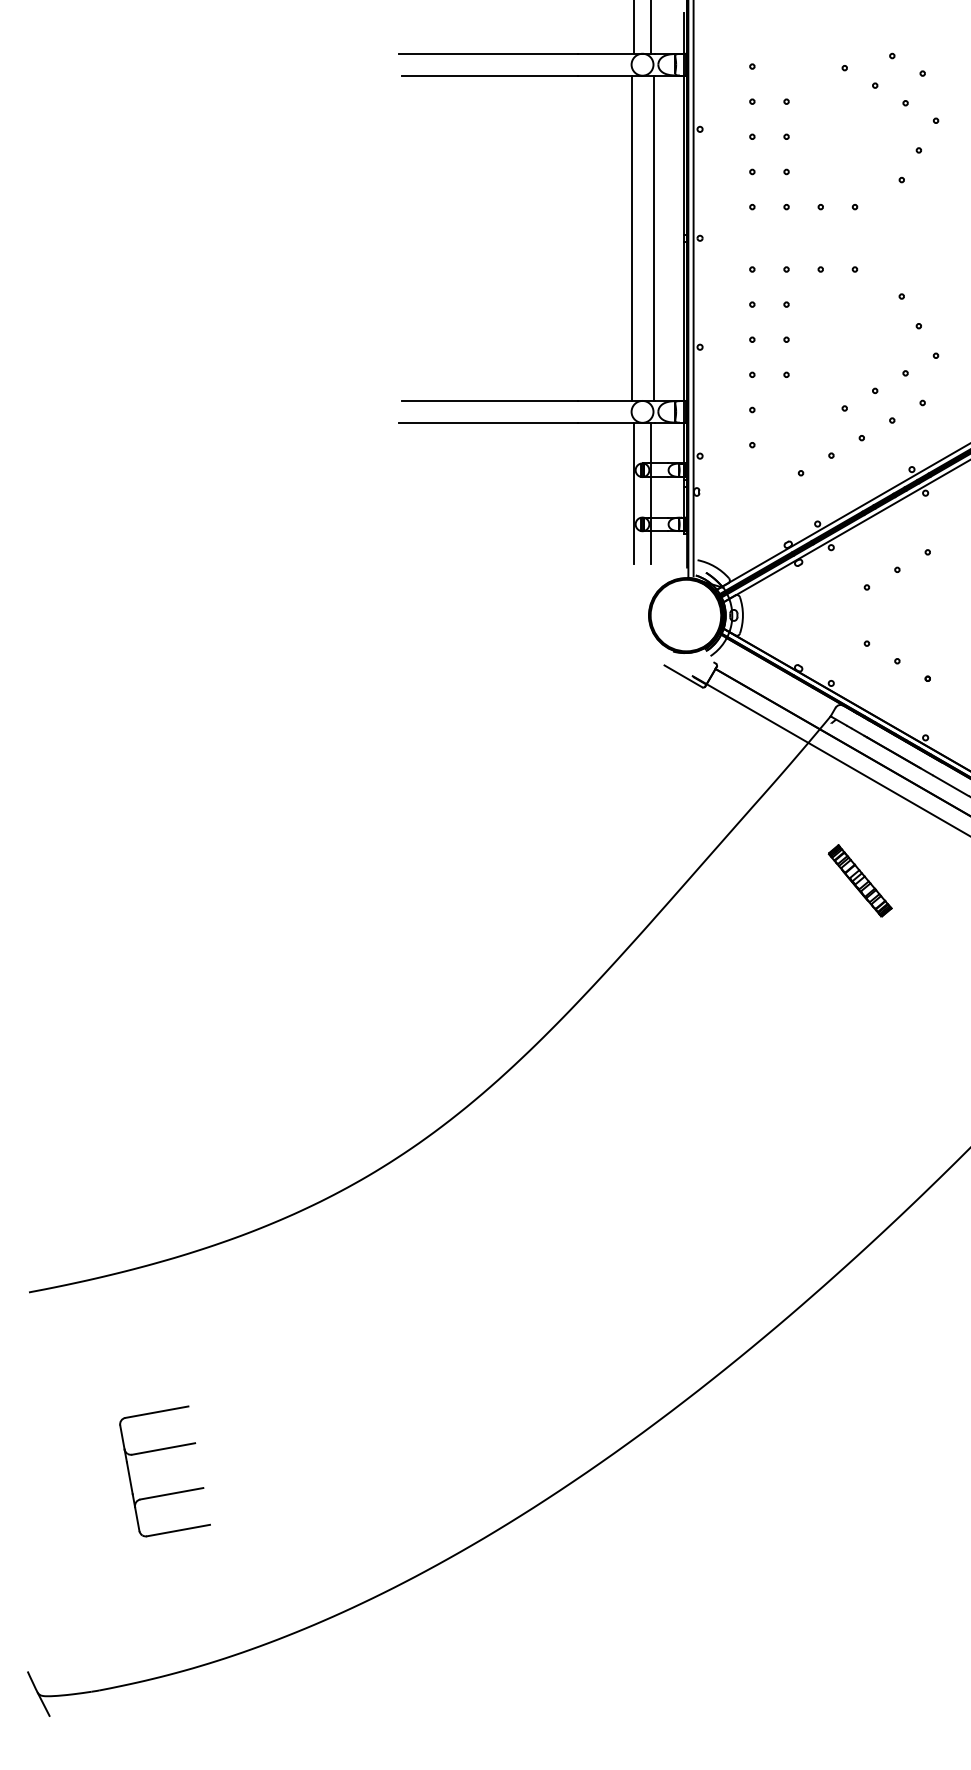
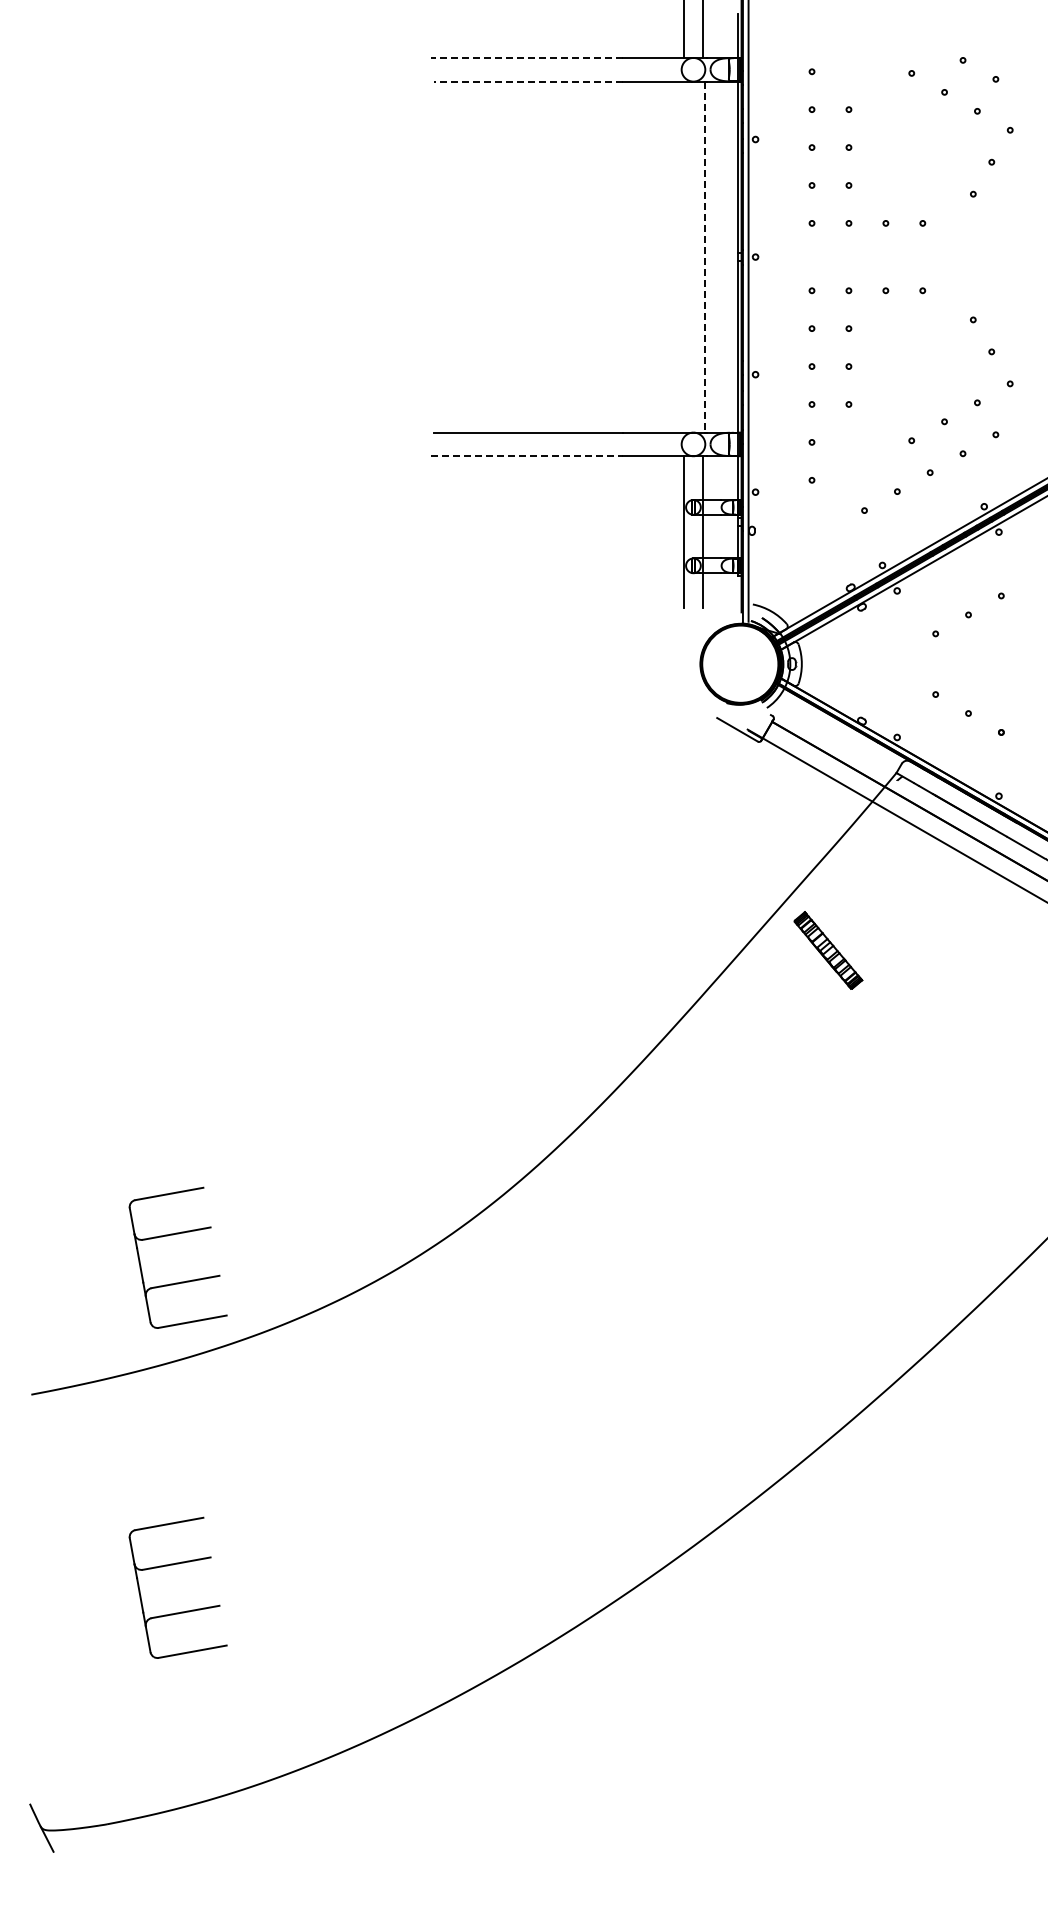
line: (487, 53) -> (526, 57), solid -> dashed
line: (489, 75) -> (528, 81), solid -> dashed
line: (631, 237) -> (681, 256), removed
line: (653, 238) -> (705, 257), solid -> dashed
line: (488, 423) -> (527, 456), solid -> dashed
part: (860, 880) -> (828, 950), moved
part: (160, 1144) -> (173, 1235), added

